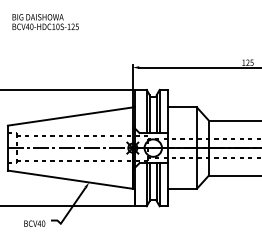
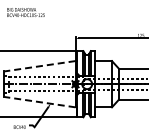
line: (71, 116) -> (40, 66), solid -> dashed
line: (71, 180) -> (40, 102), solid -> dashed

